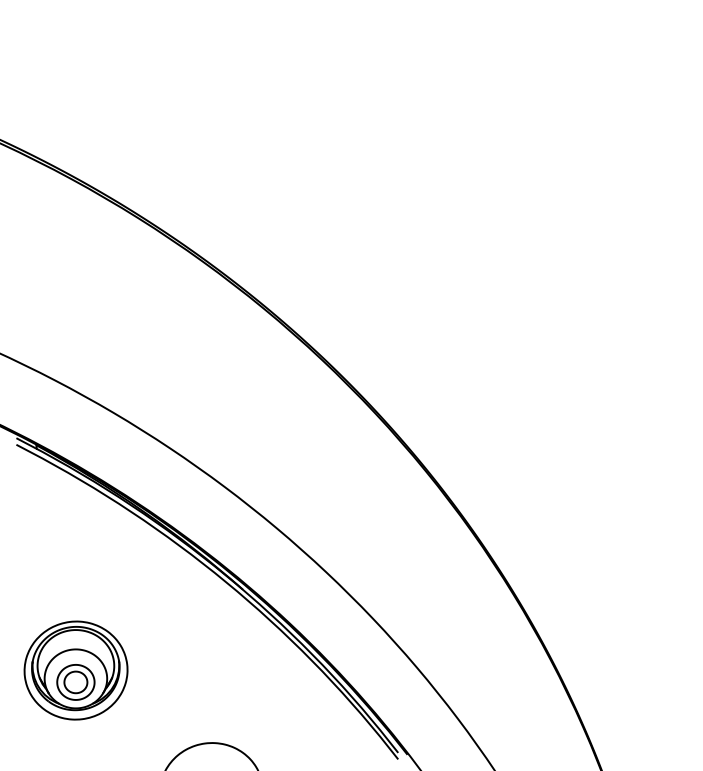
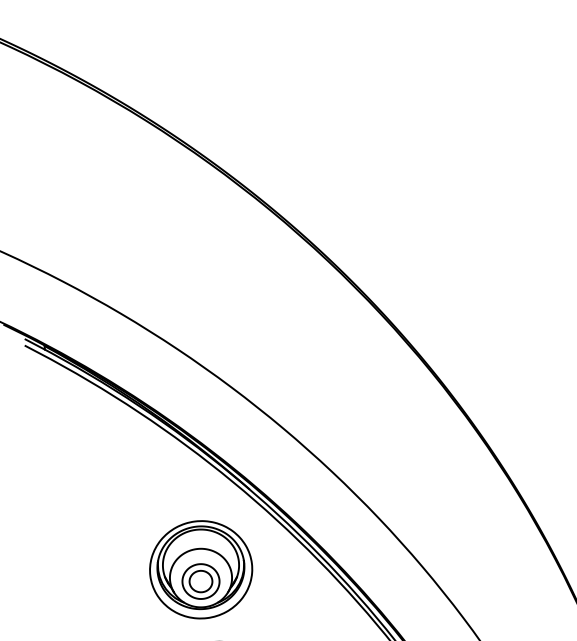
part: (75, 670) -> (200, 569), moved

